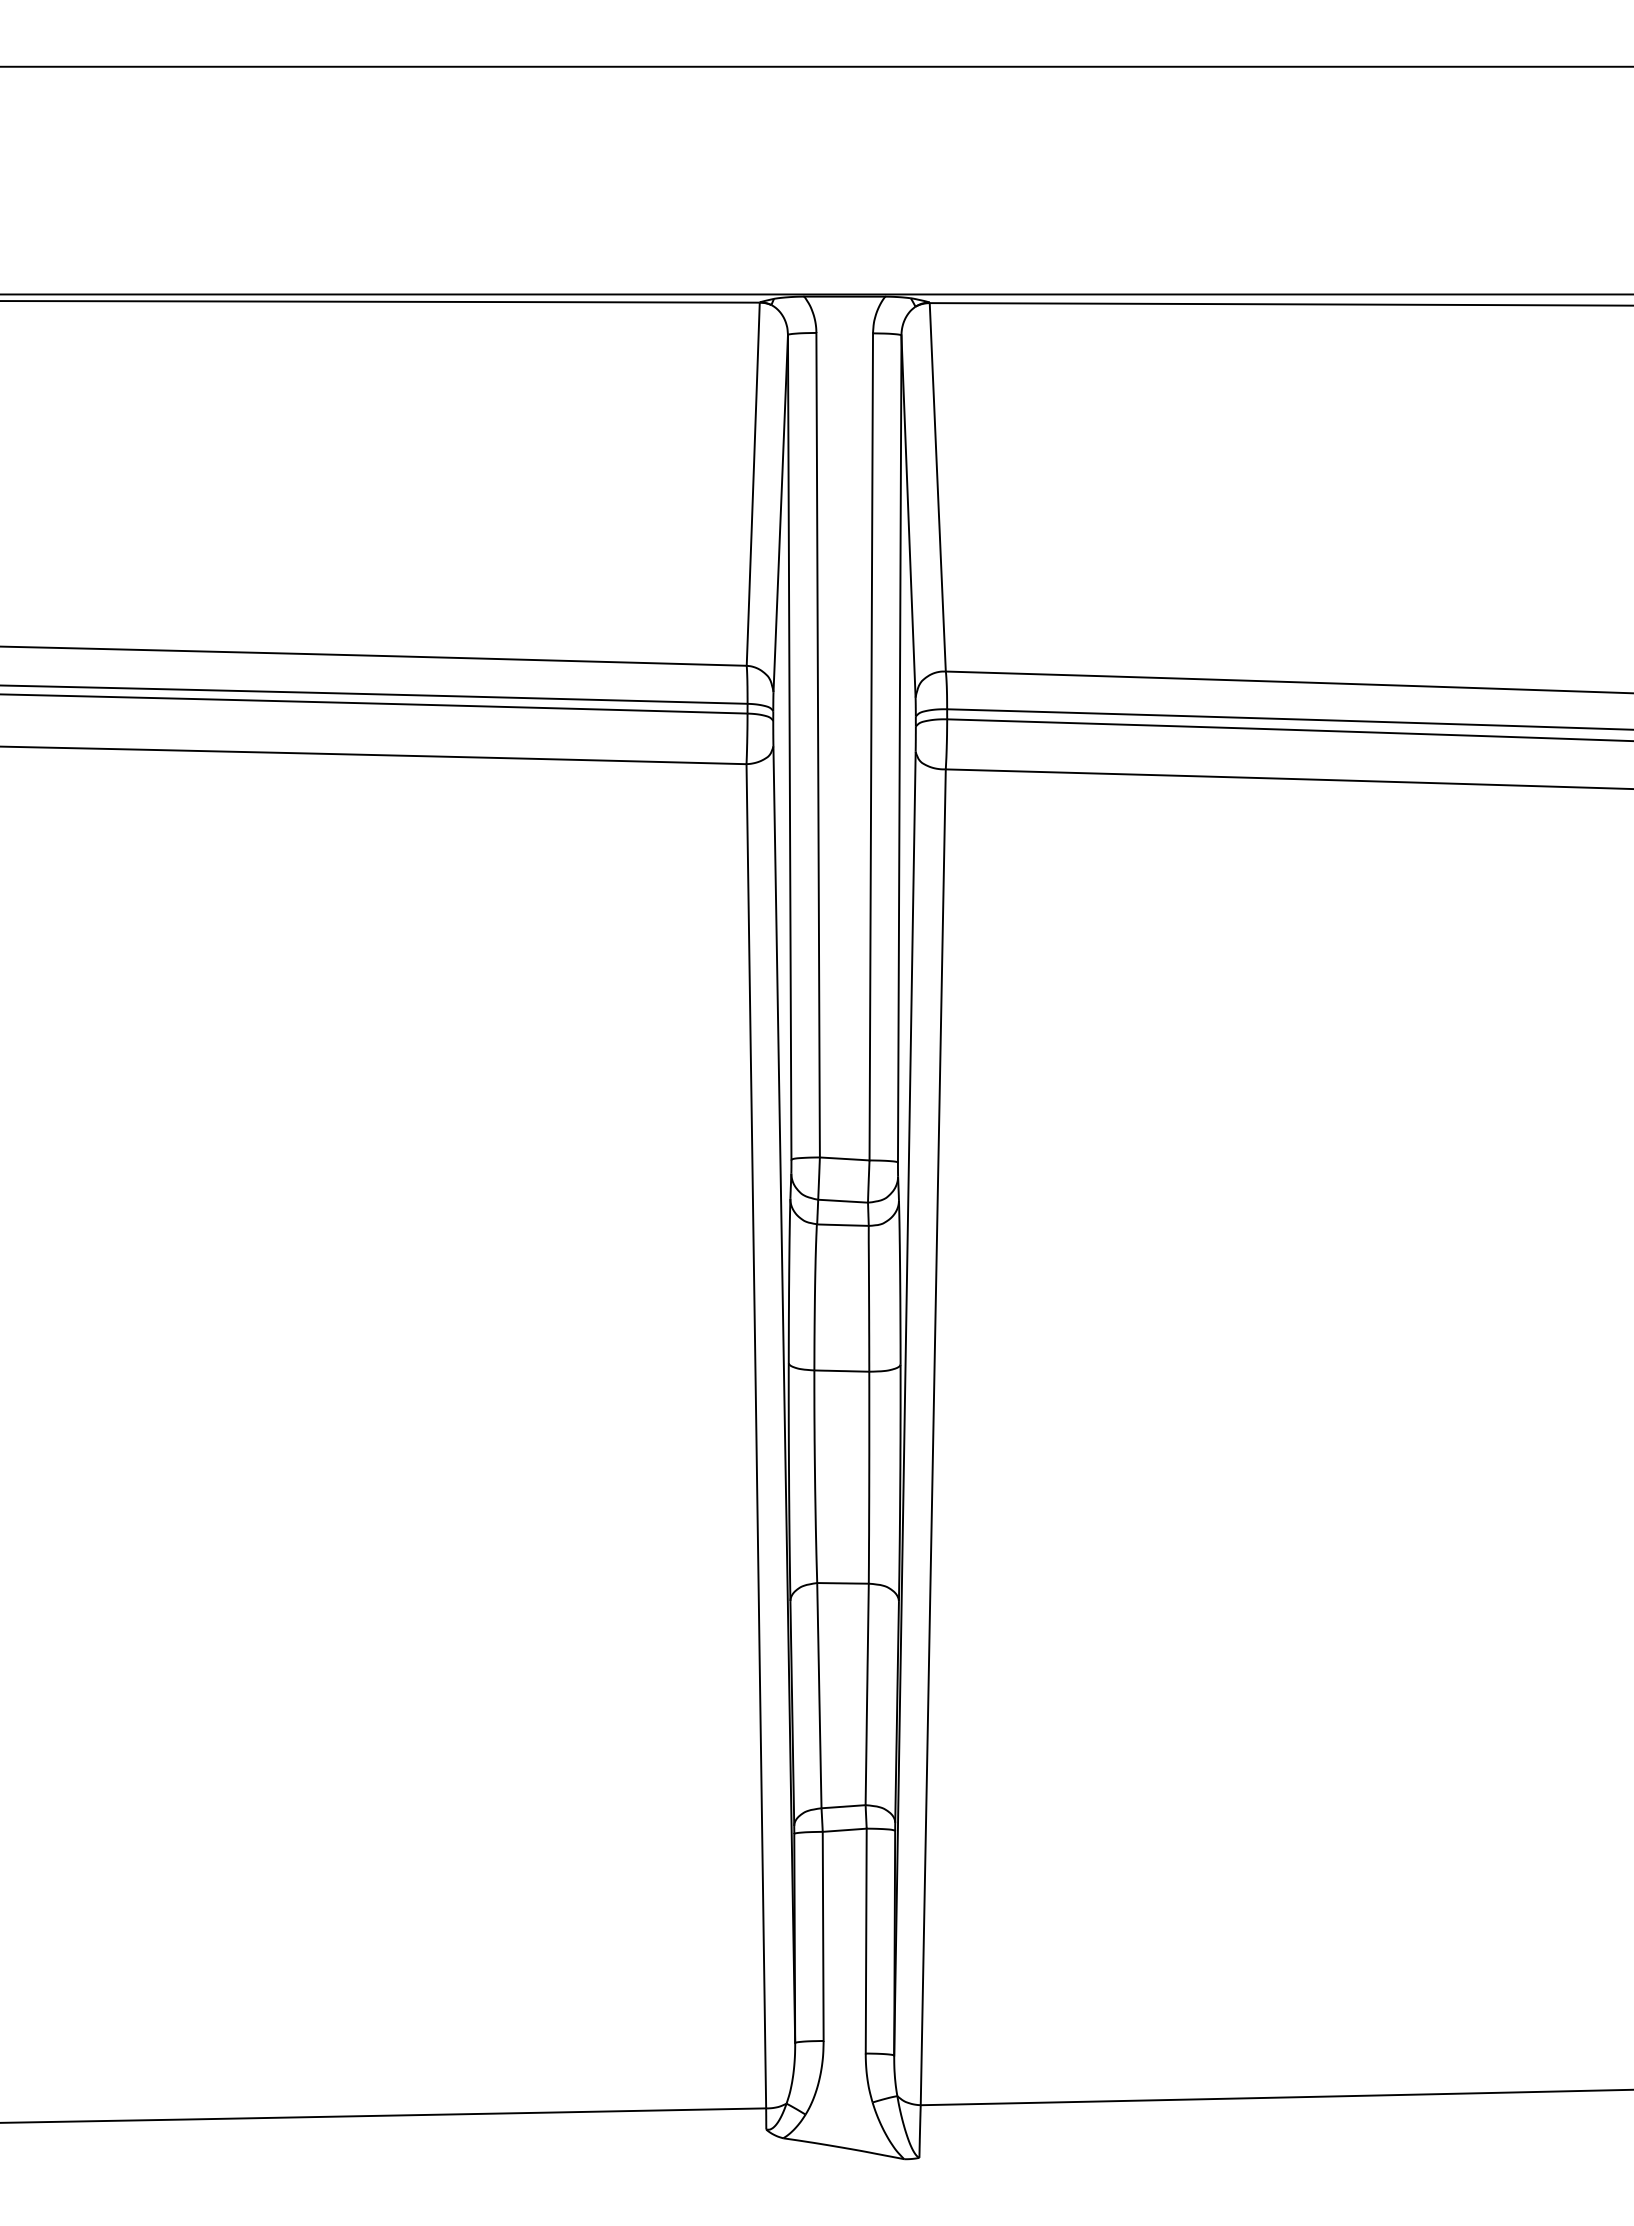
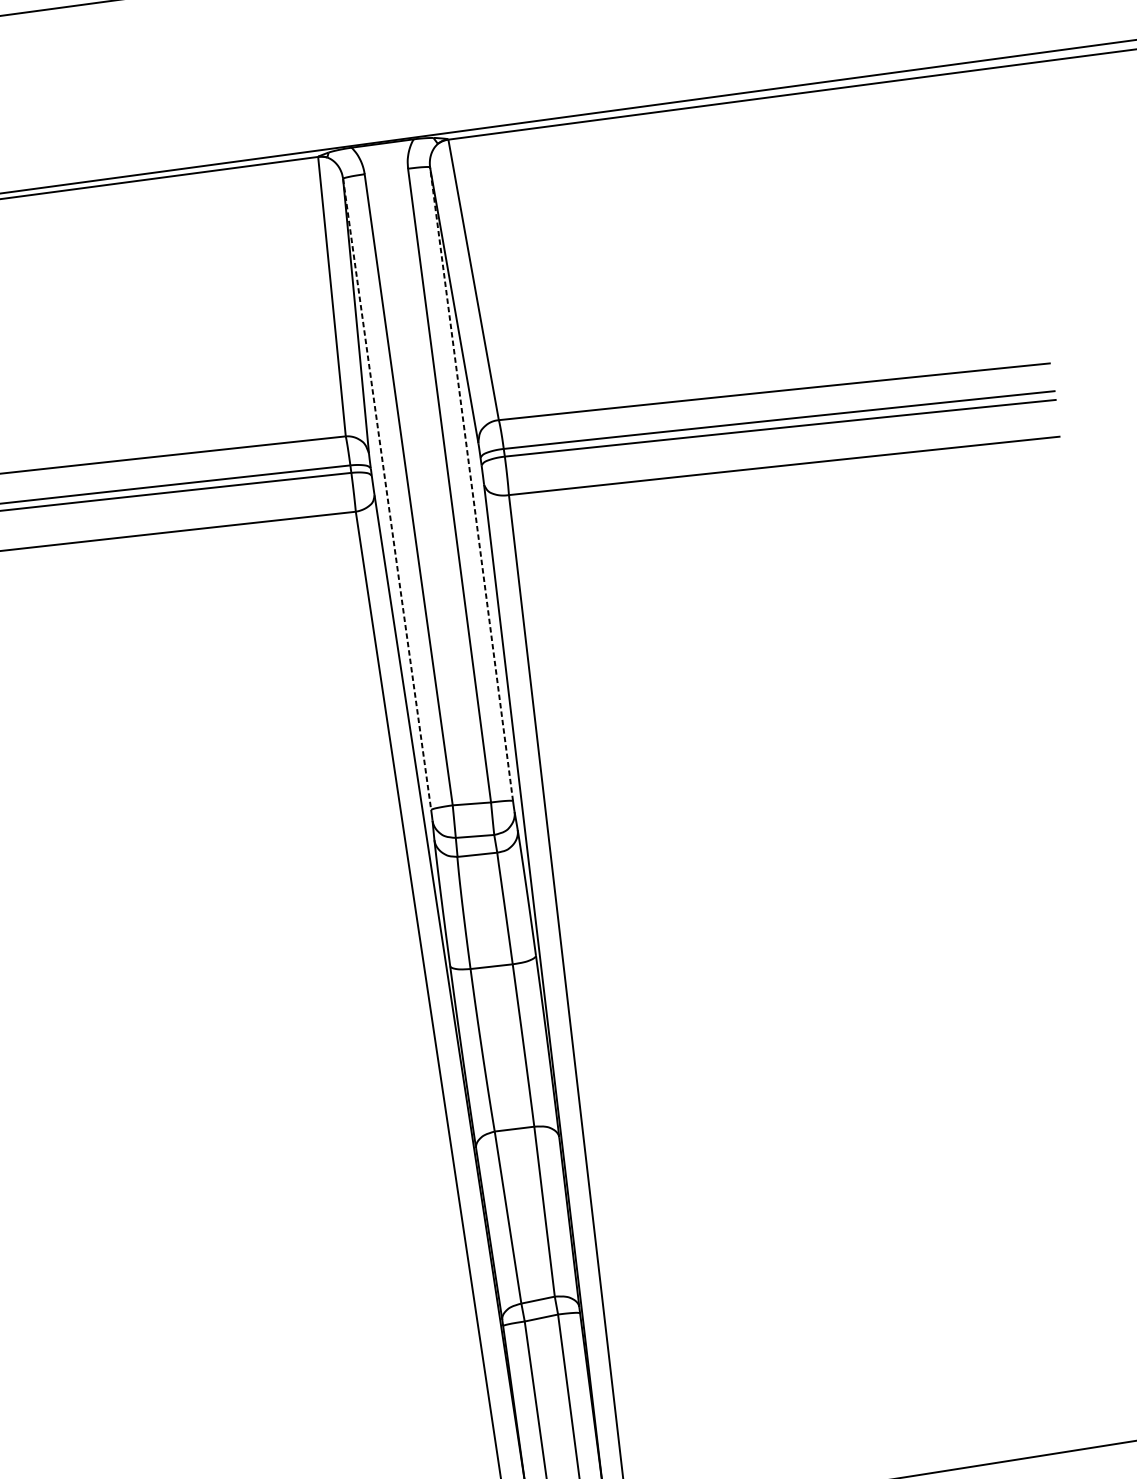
line: (789, 747) -> (387, 494), solid -> dashed
line: (899, 748) -> (471, 483), solid -> dashed

